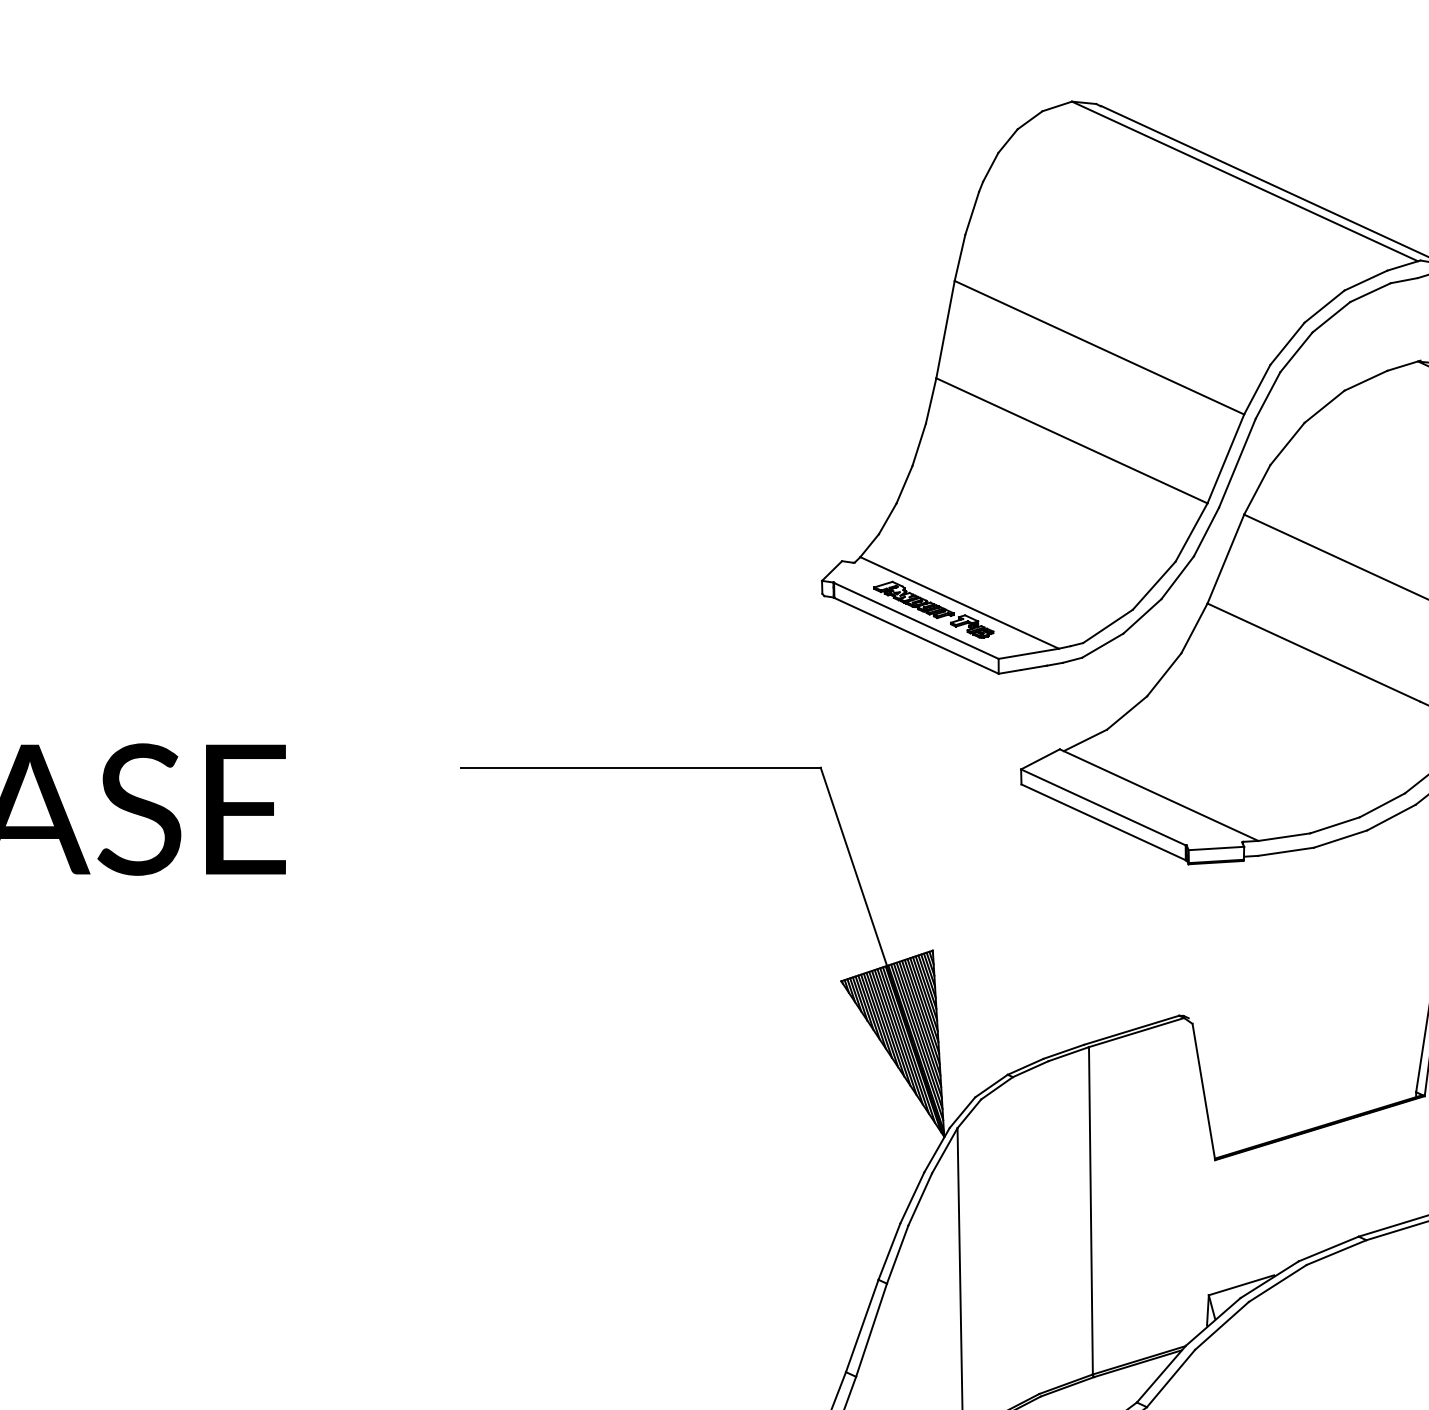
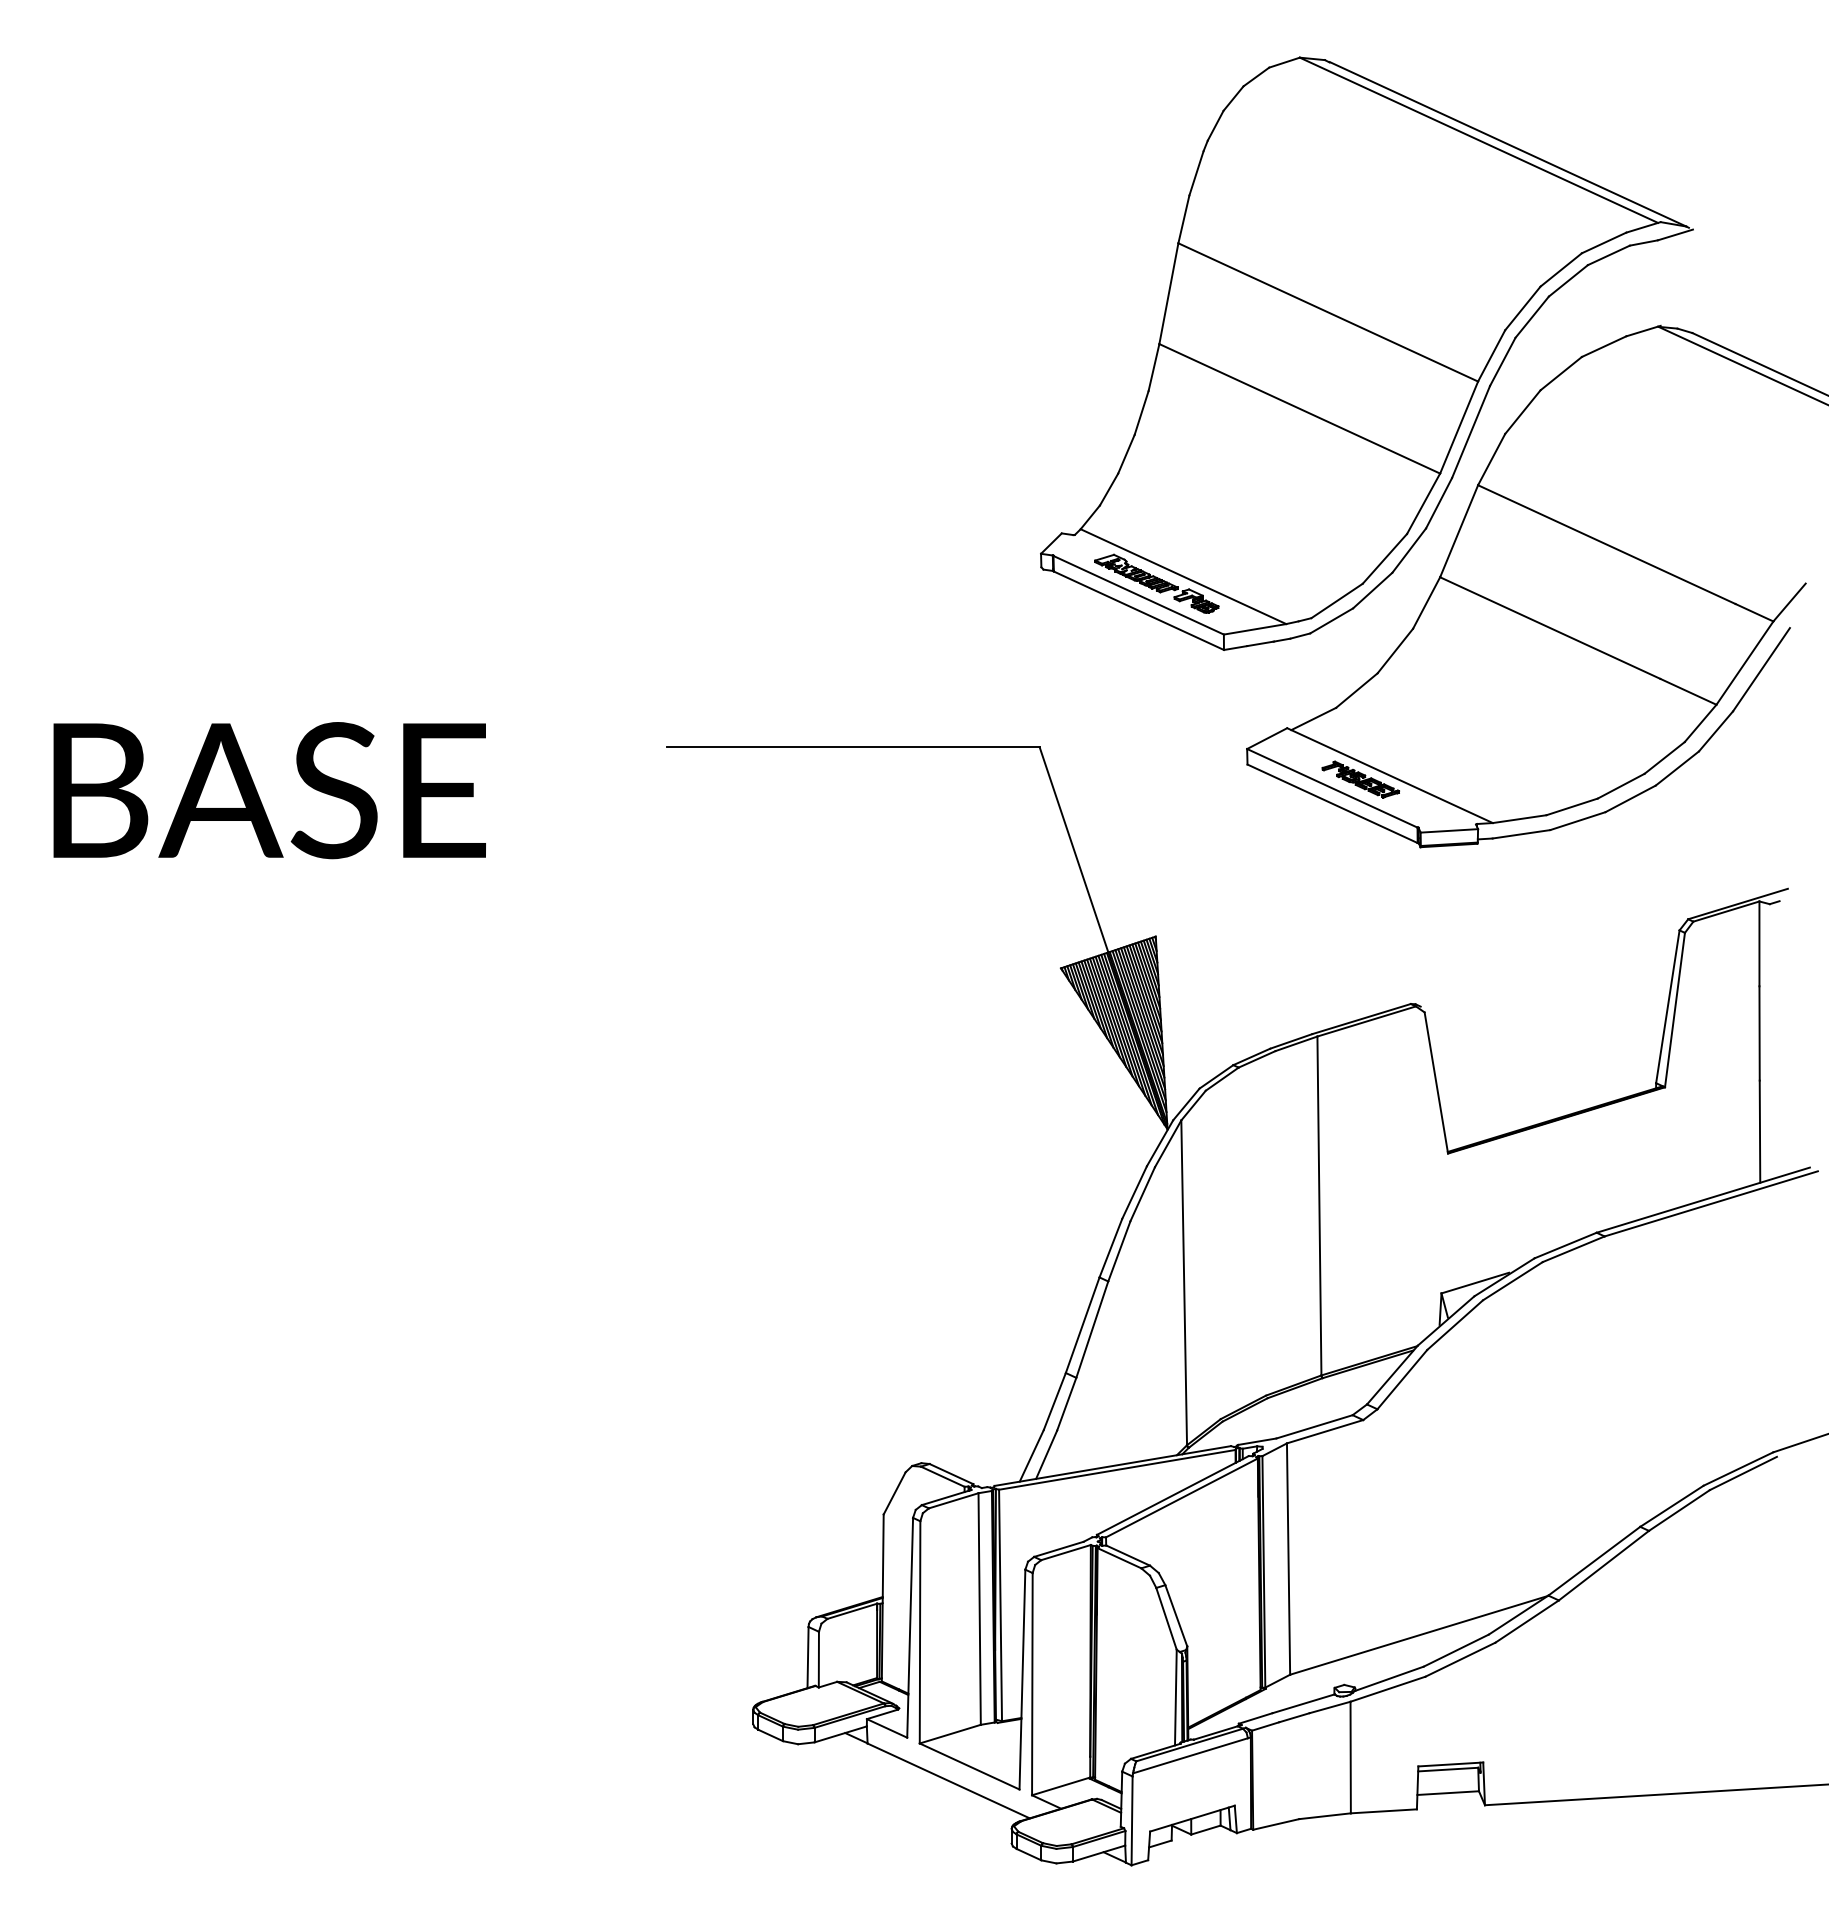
part: (1130, 798) -> (1360, 779), added

